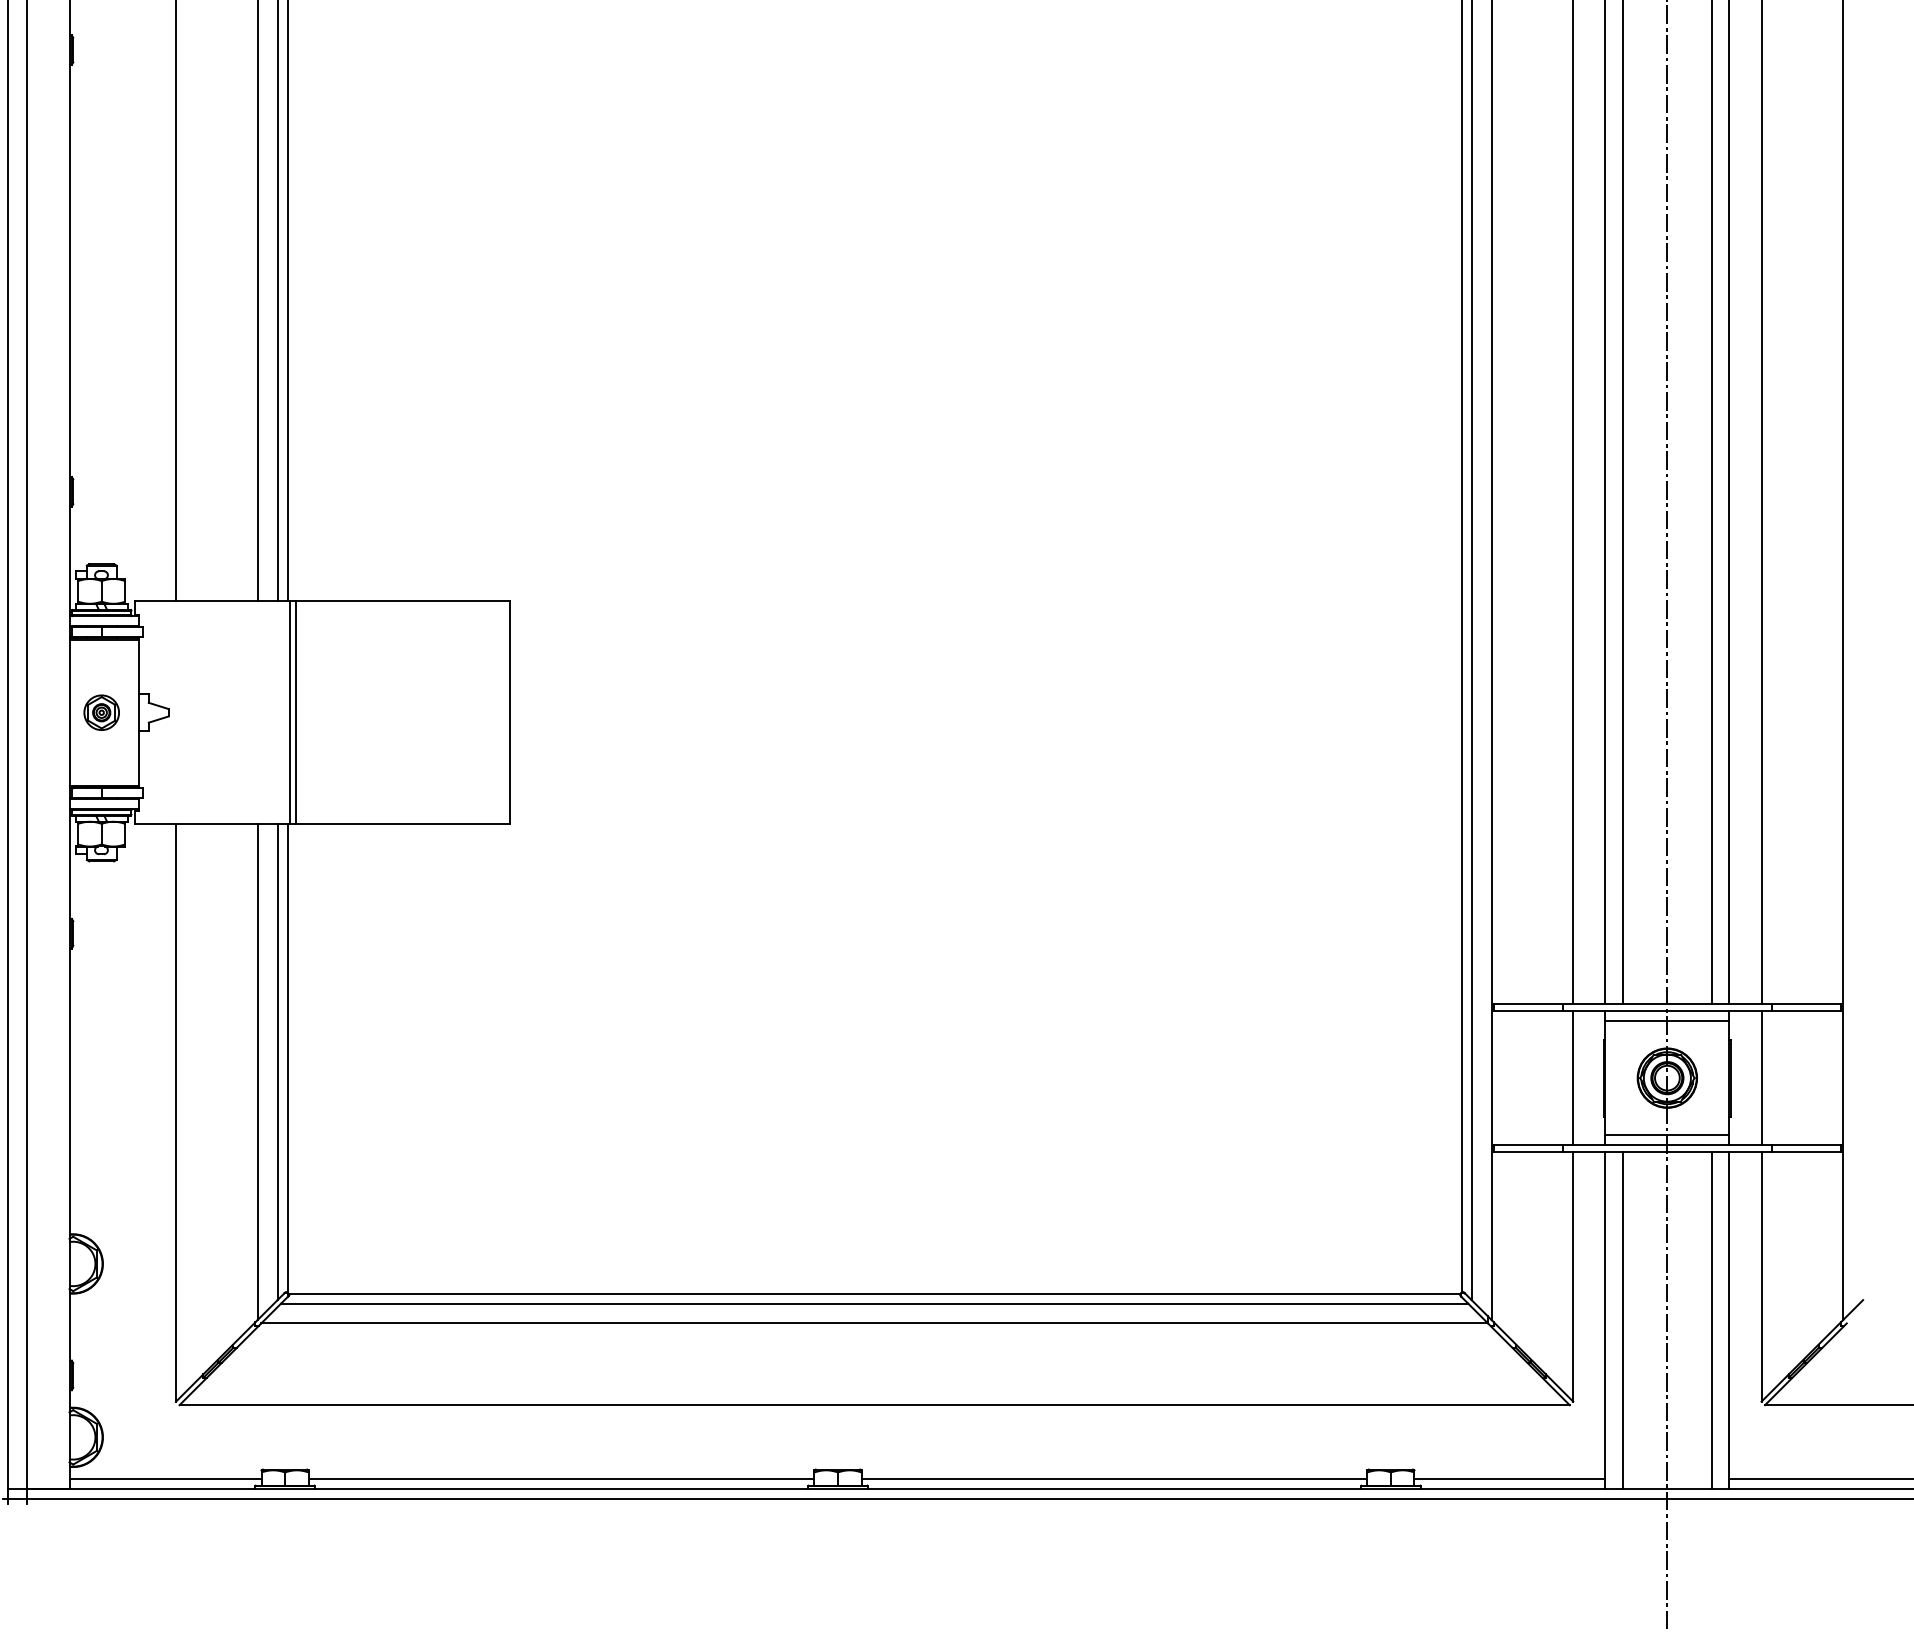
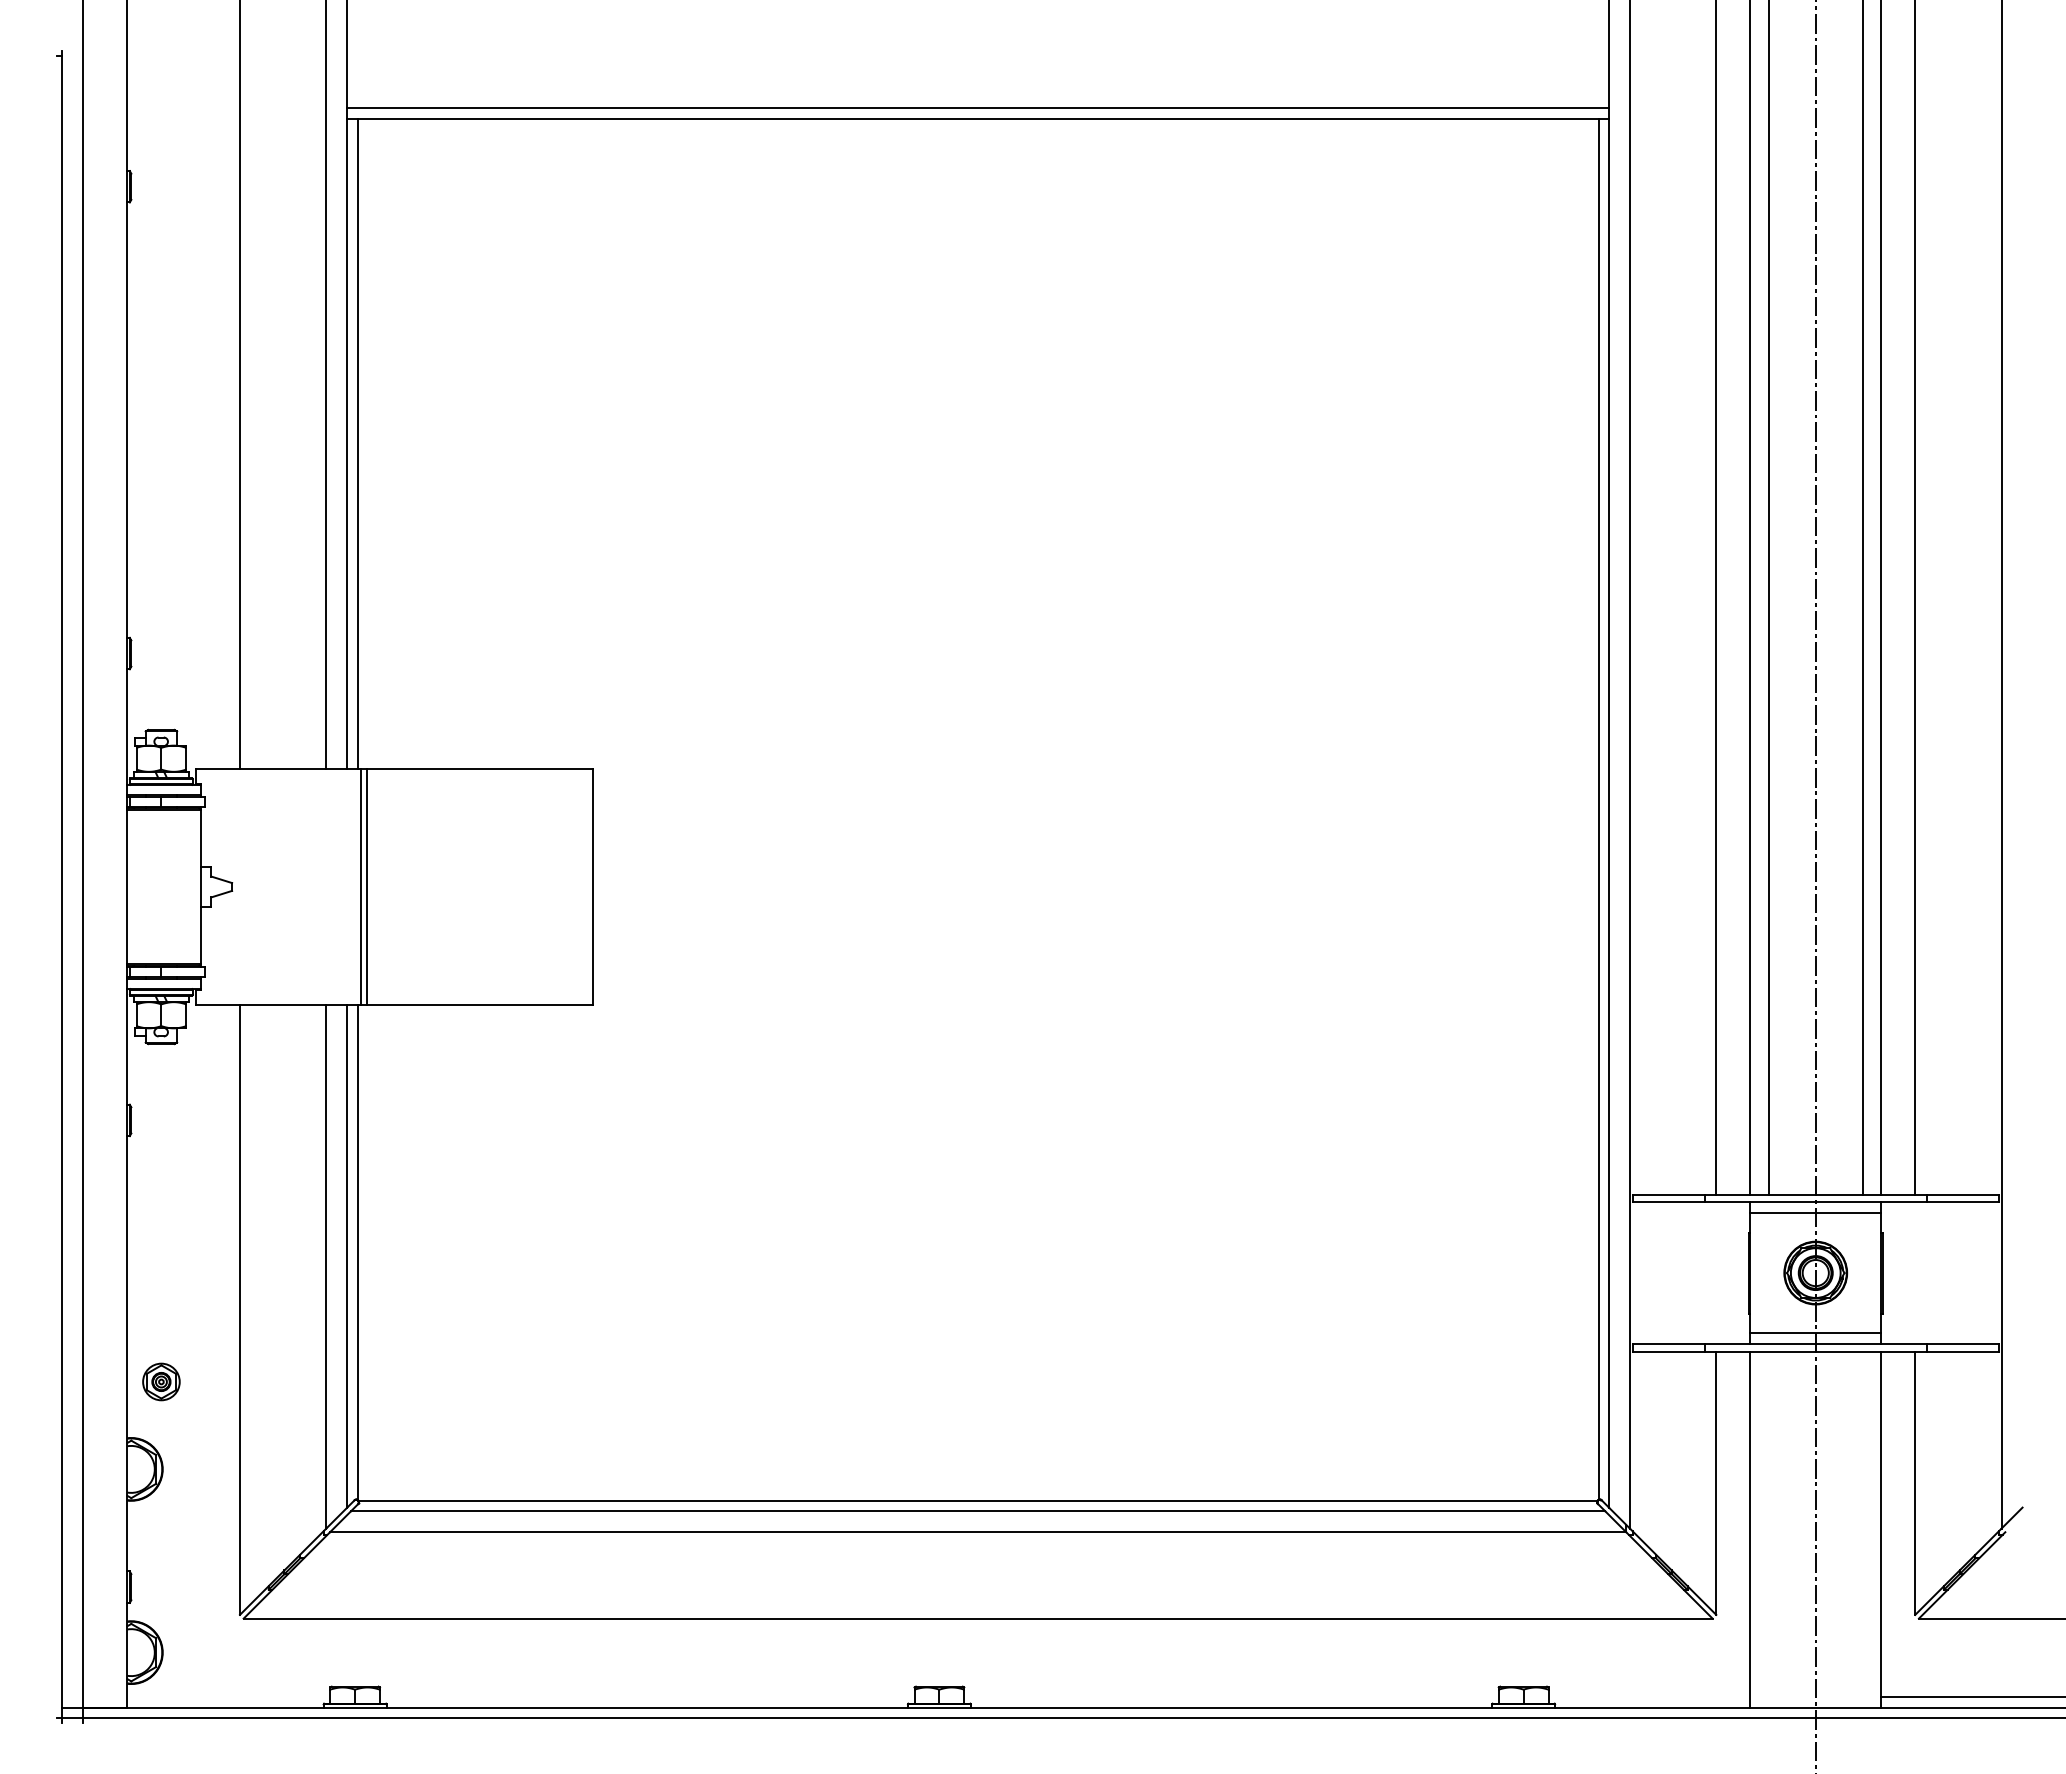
part: (101, 712) -> (161, 1381), moved
line: (1573, 1077) -> (1716, 1272), removed
line: (1761, 1077) -> (1915, 1272), removed
line: (1622, 1320) -> (1768, 1529), removed
line: (1711, 1320) -> (1862, 1529), removed
line: (165, 1479) -> (228, 1697), removed
line: (561, 1479) -> (647, 1697), removed
line: (1114, 1479) -> (1231, 1697), removed
line: (1510, 1479) -> (1649, 1697), removed

